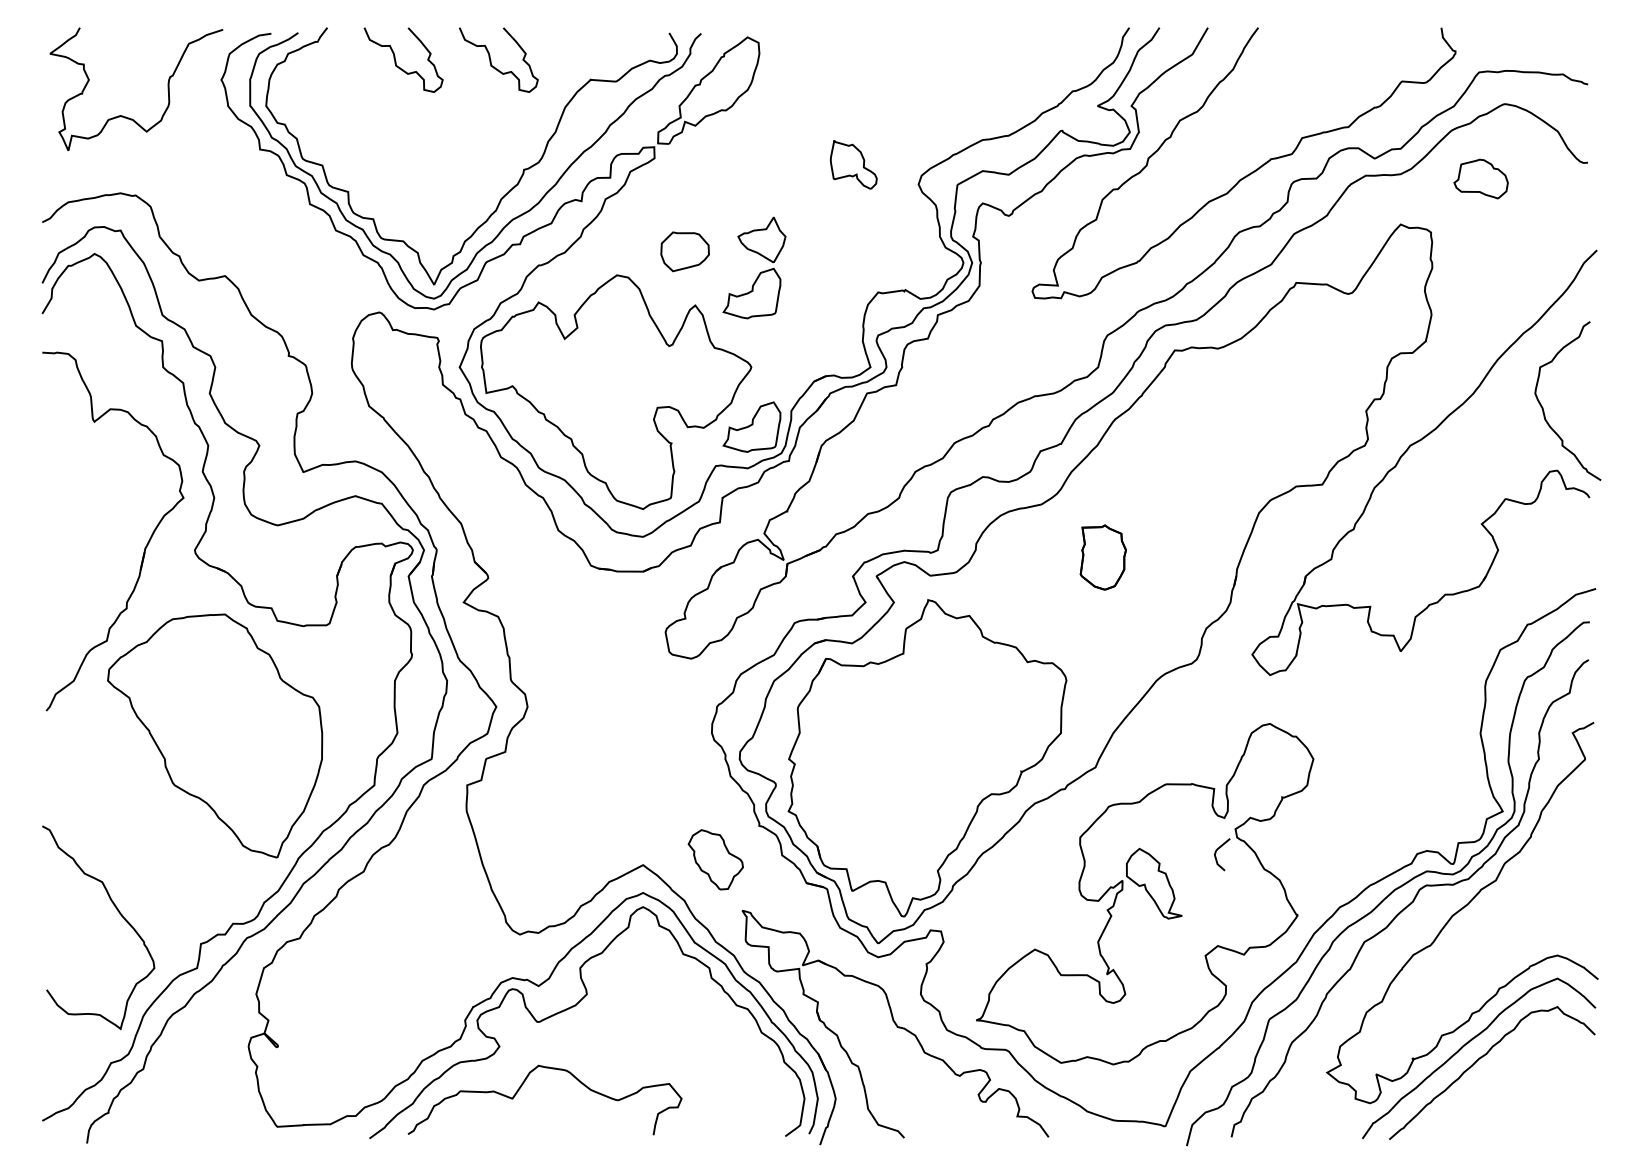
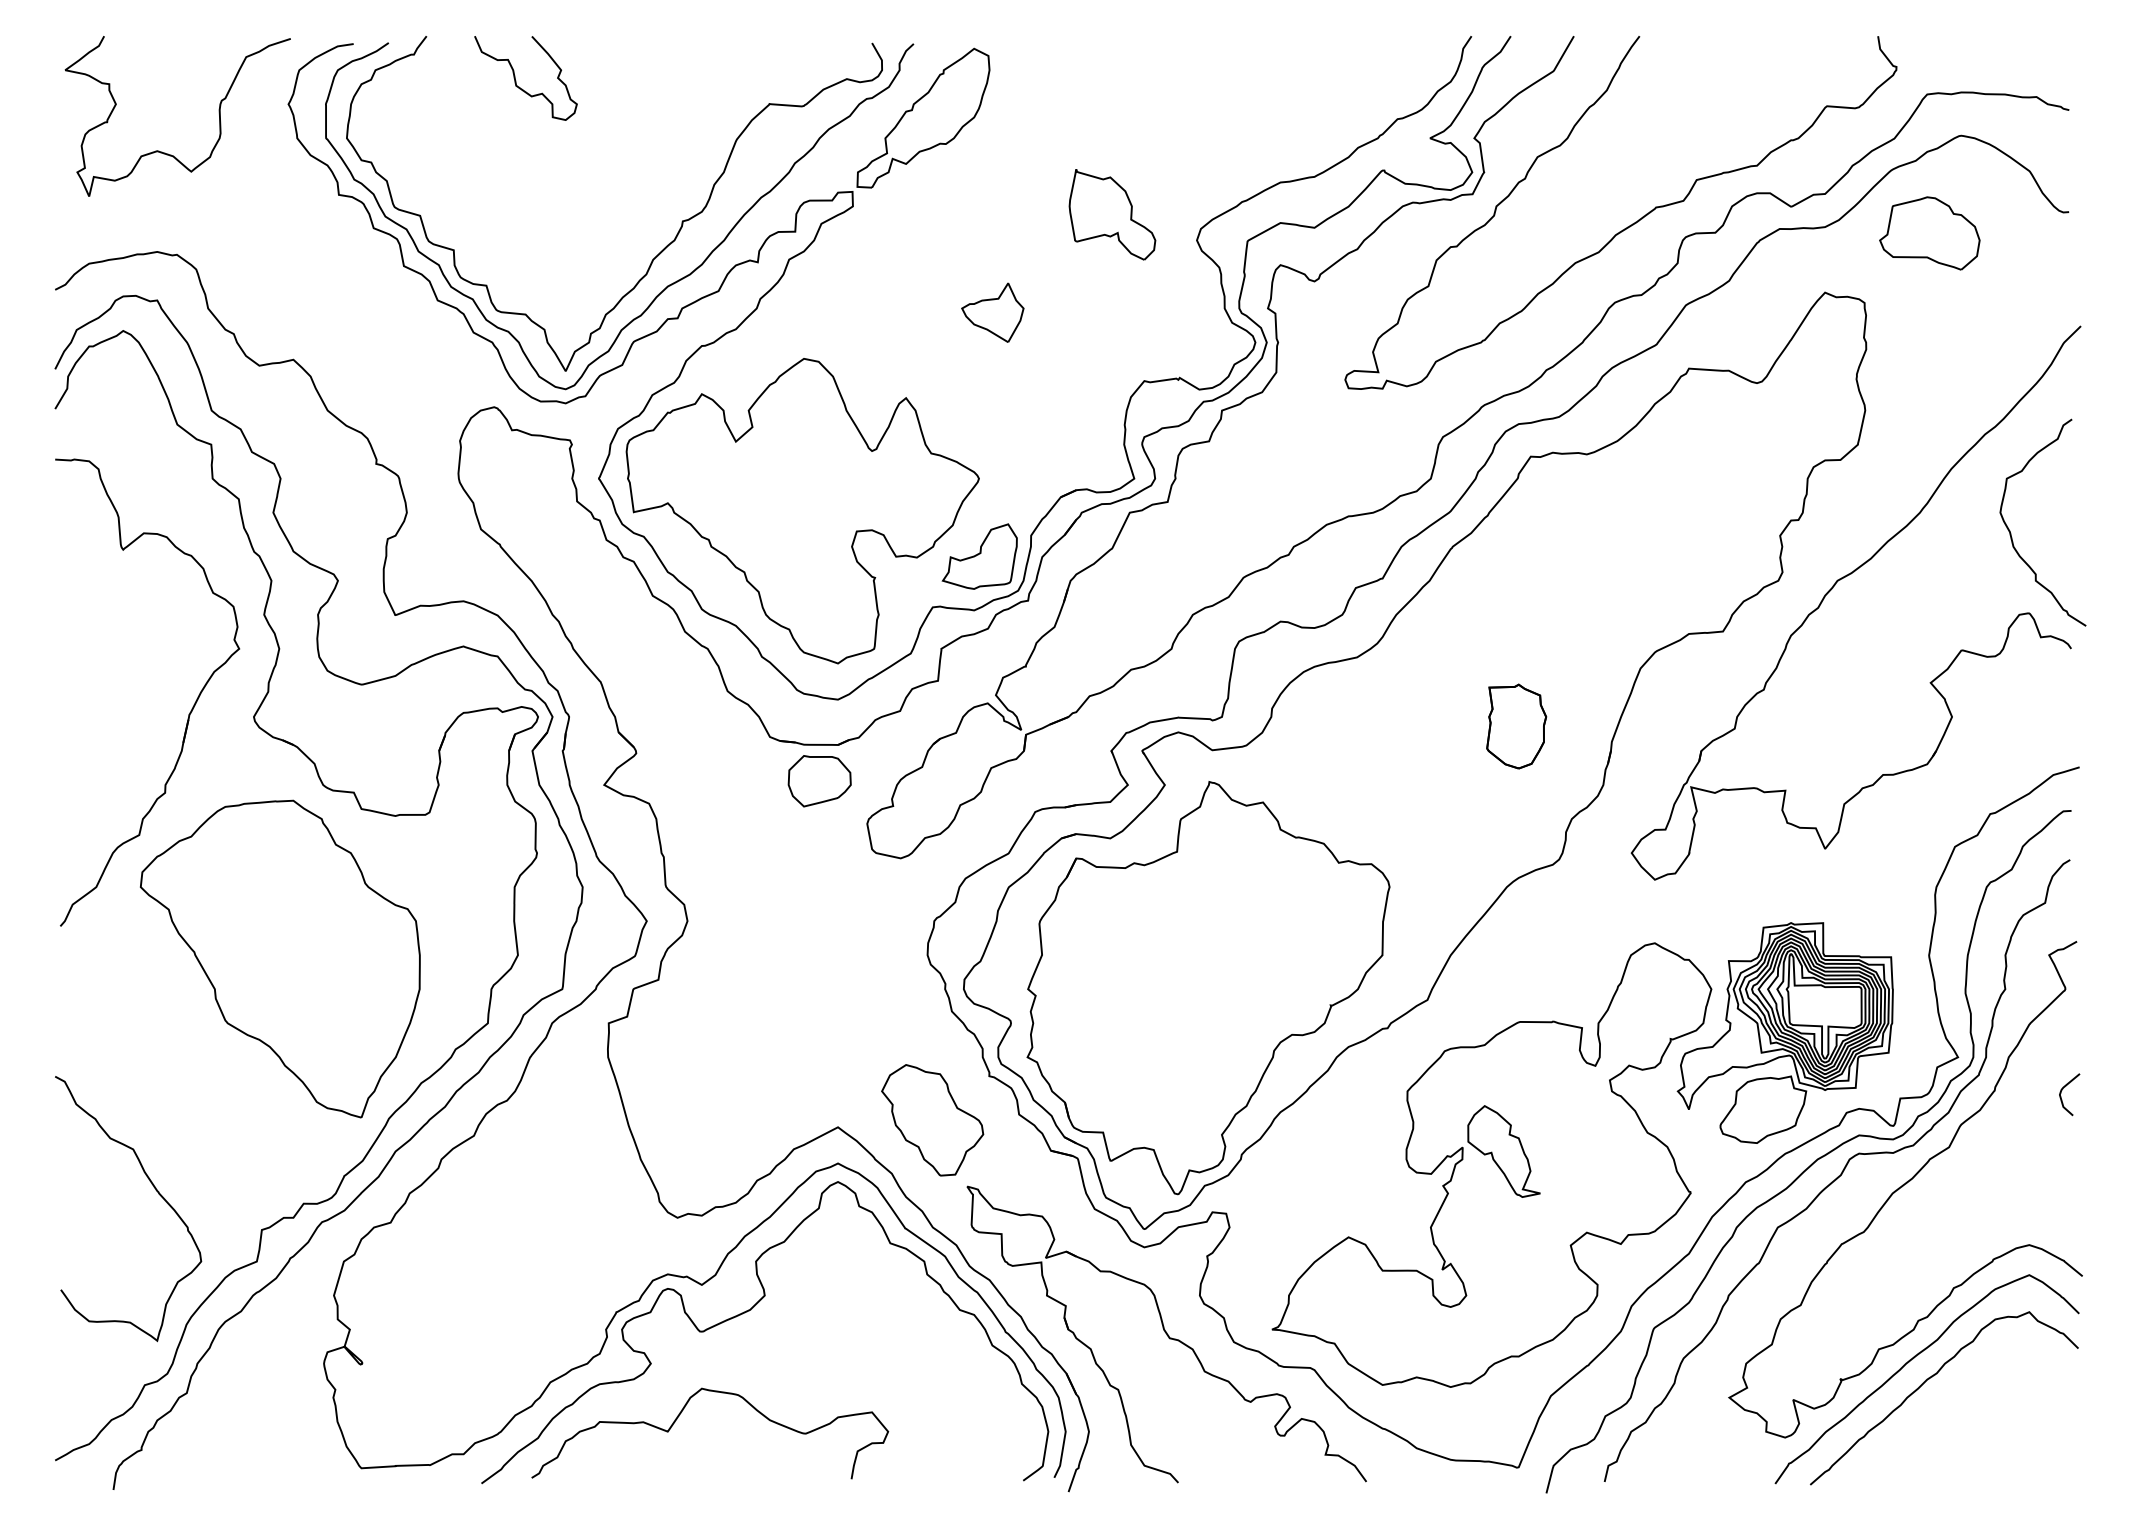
curve: (491, 61) -> (640, 80), removed
part: (853, 164) -> (1112, 214), size x1.43
part: (1480, 179) -> (1929, 233), size x1.43
part: (684, 252) -> (819, 781), moved
part: (751, 293) -> (979, 382), removed
part: (1103, 557) -> (1516, 726), moved
part: (1369, 792) -> (1784, 1032), added
curve: (1217, 850) -> (2063, 1089), moved
part: (715, 859) -> (932, 1120), size x1.43

